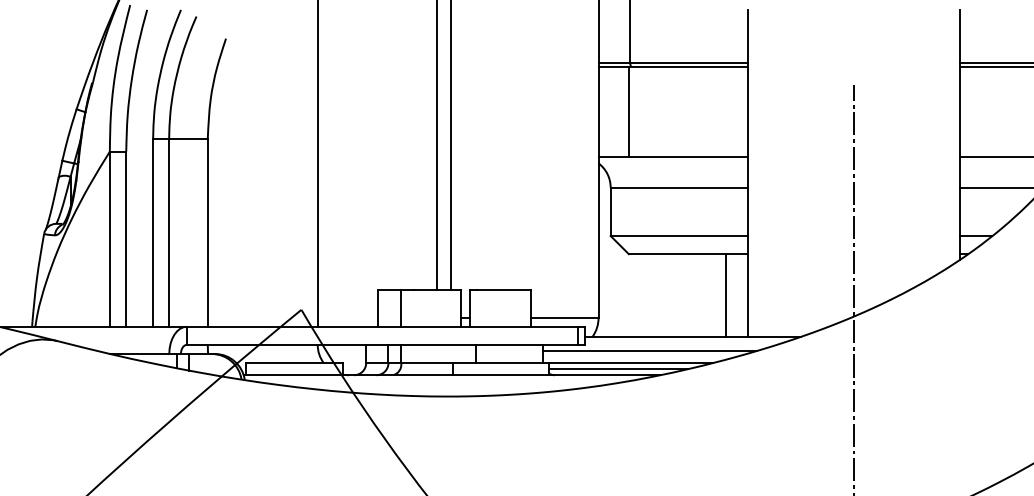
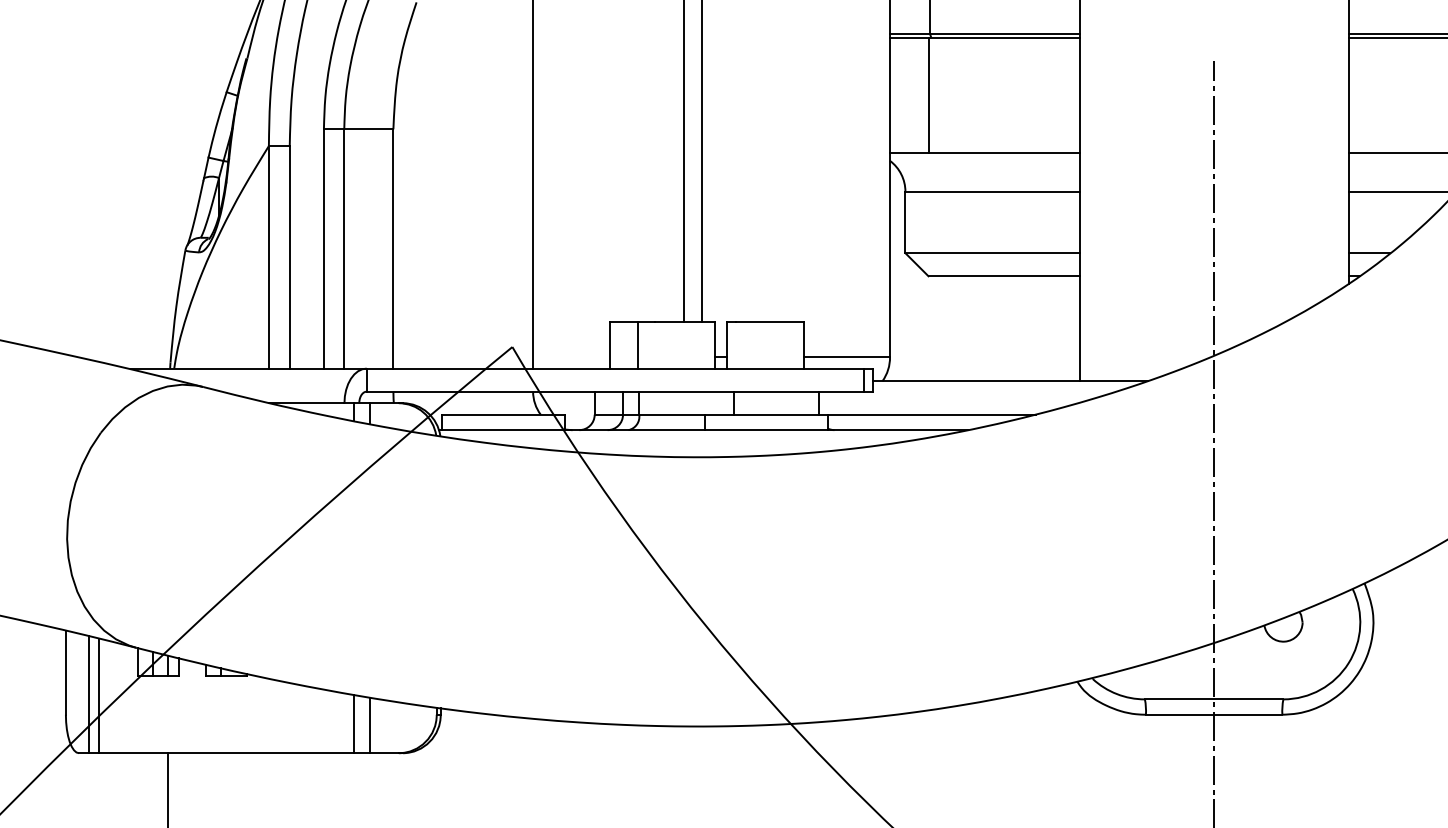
line: (725, 295) -> (1051, 328), removed
line: (650, 351) -> (955, 399), removed
line: (618, 369) -> (915, 422), removed

